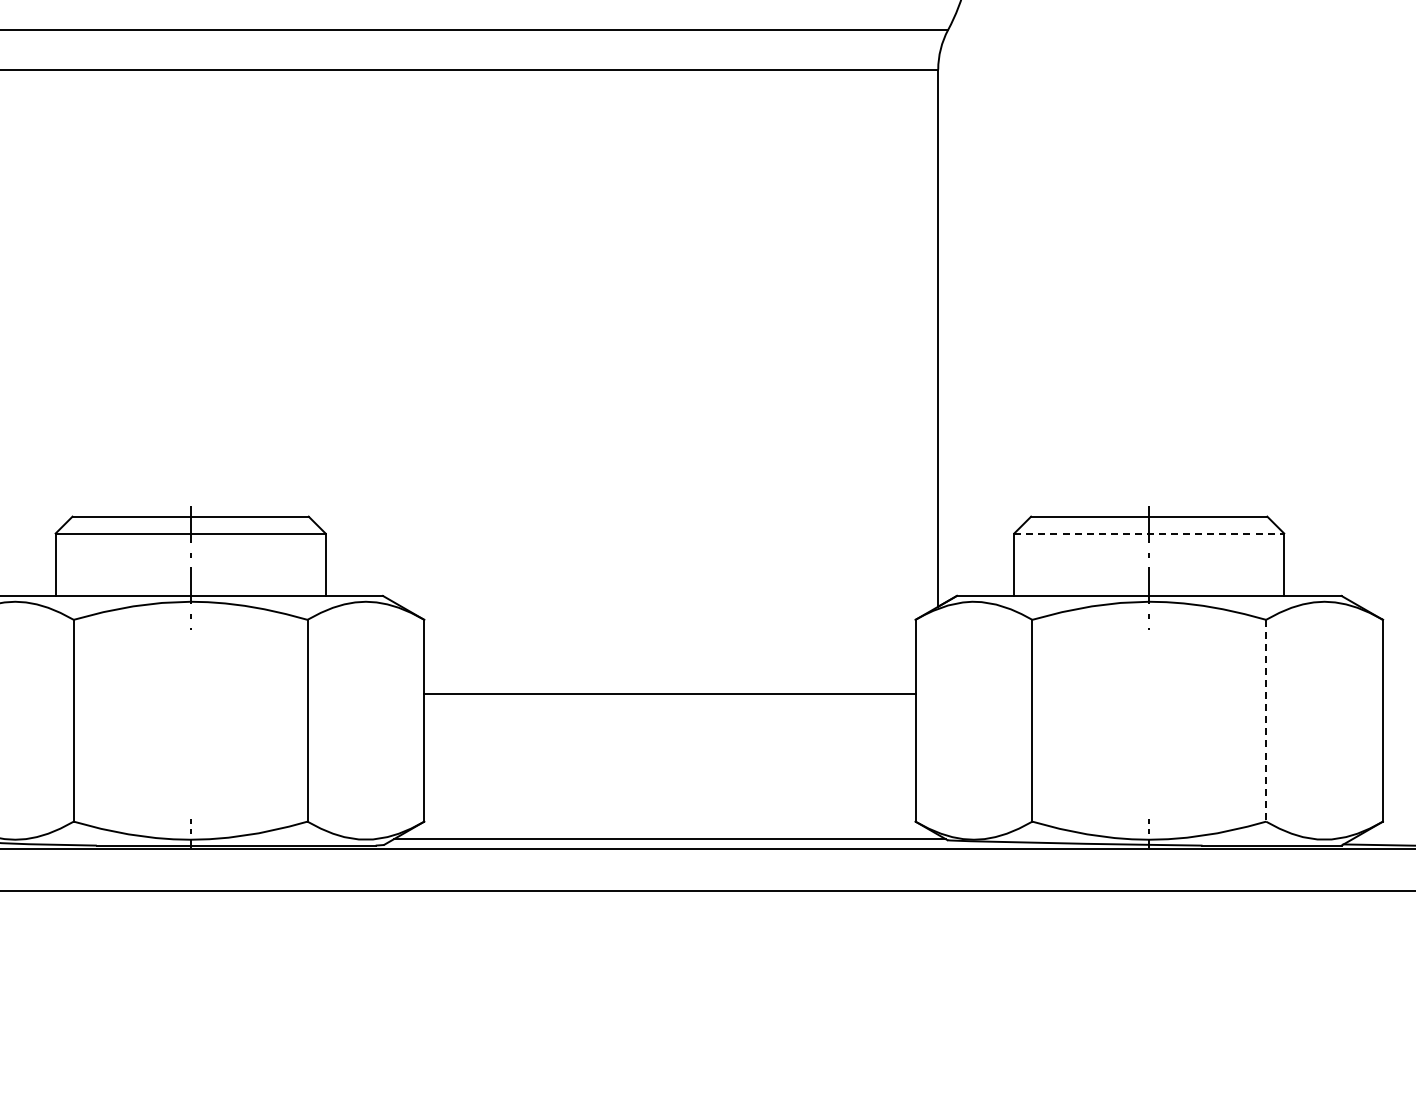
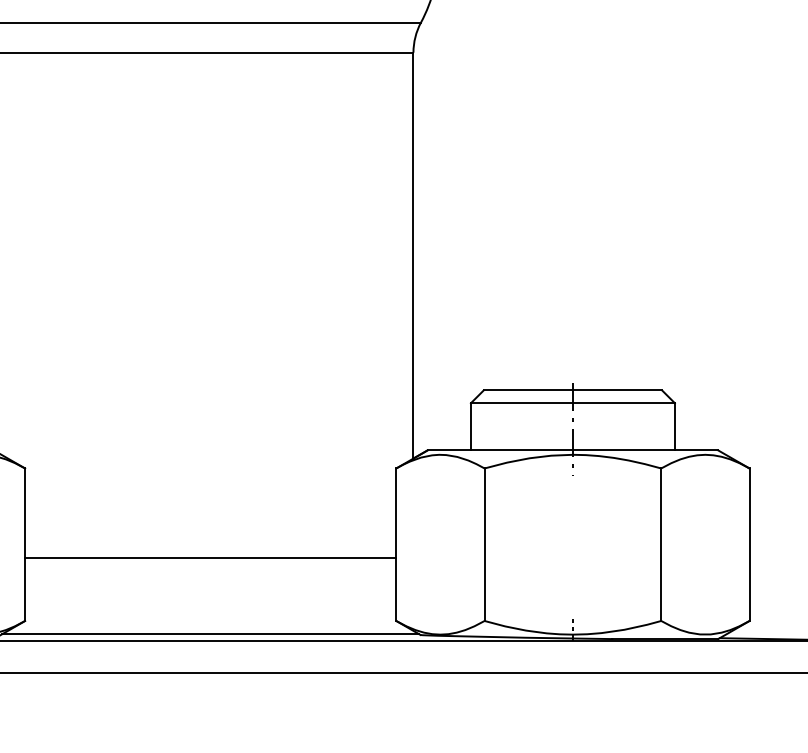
line: (1149, 533) -> (573, 403), dashed -> solid
line: (669, 693) -> (210, 557), moved
line: (1266, 720) -> (661, 544), dashed -> solid

